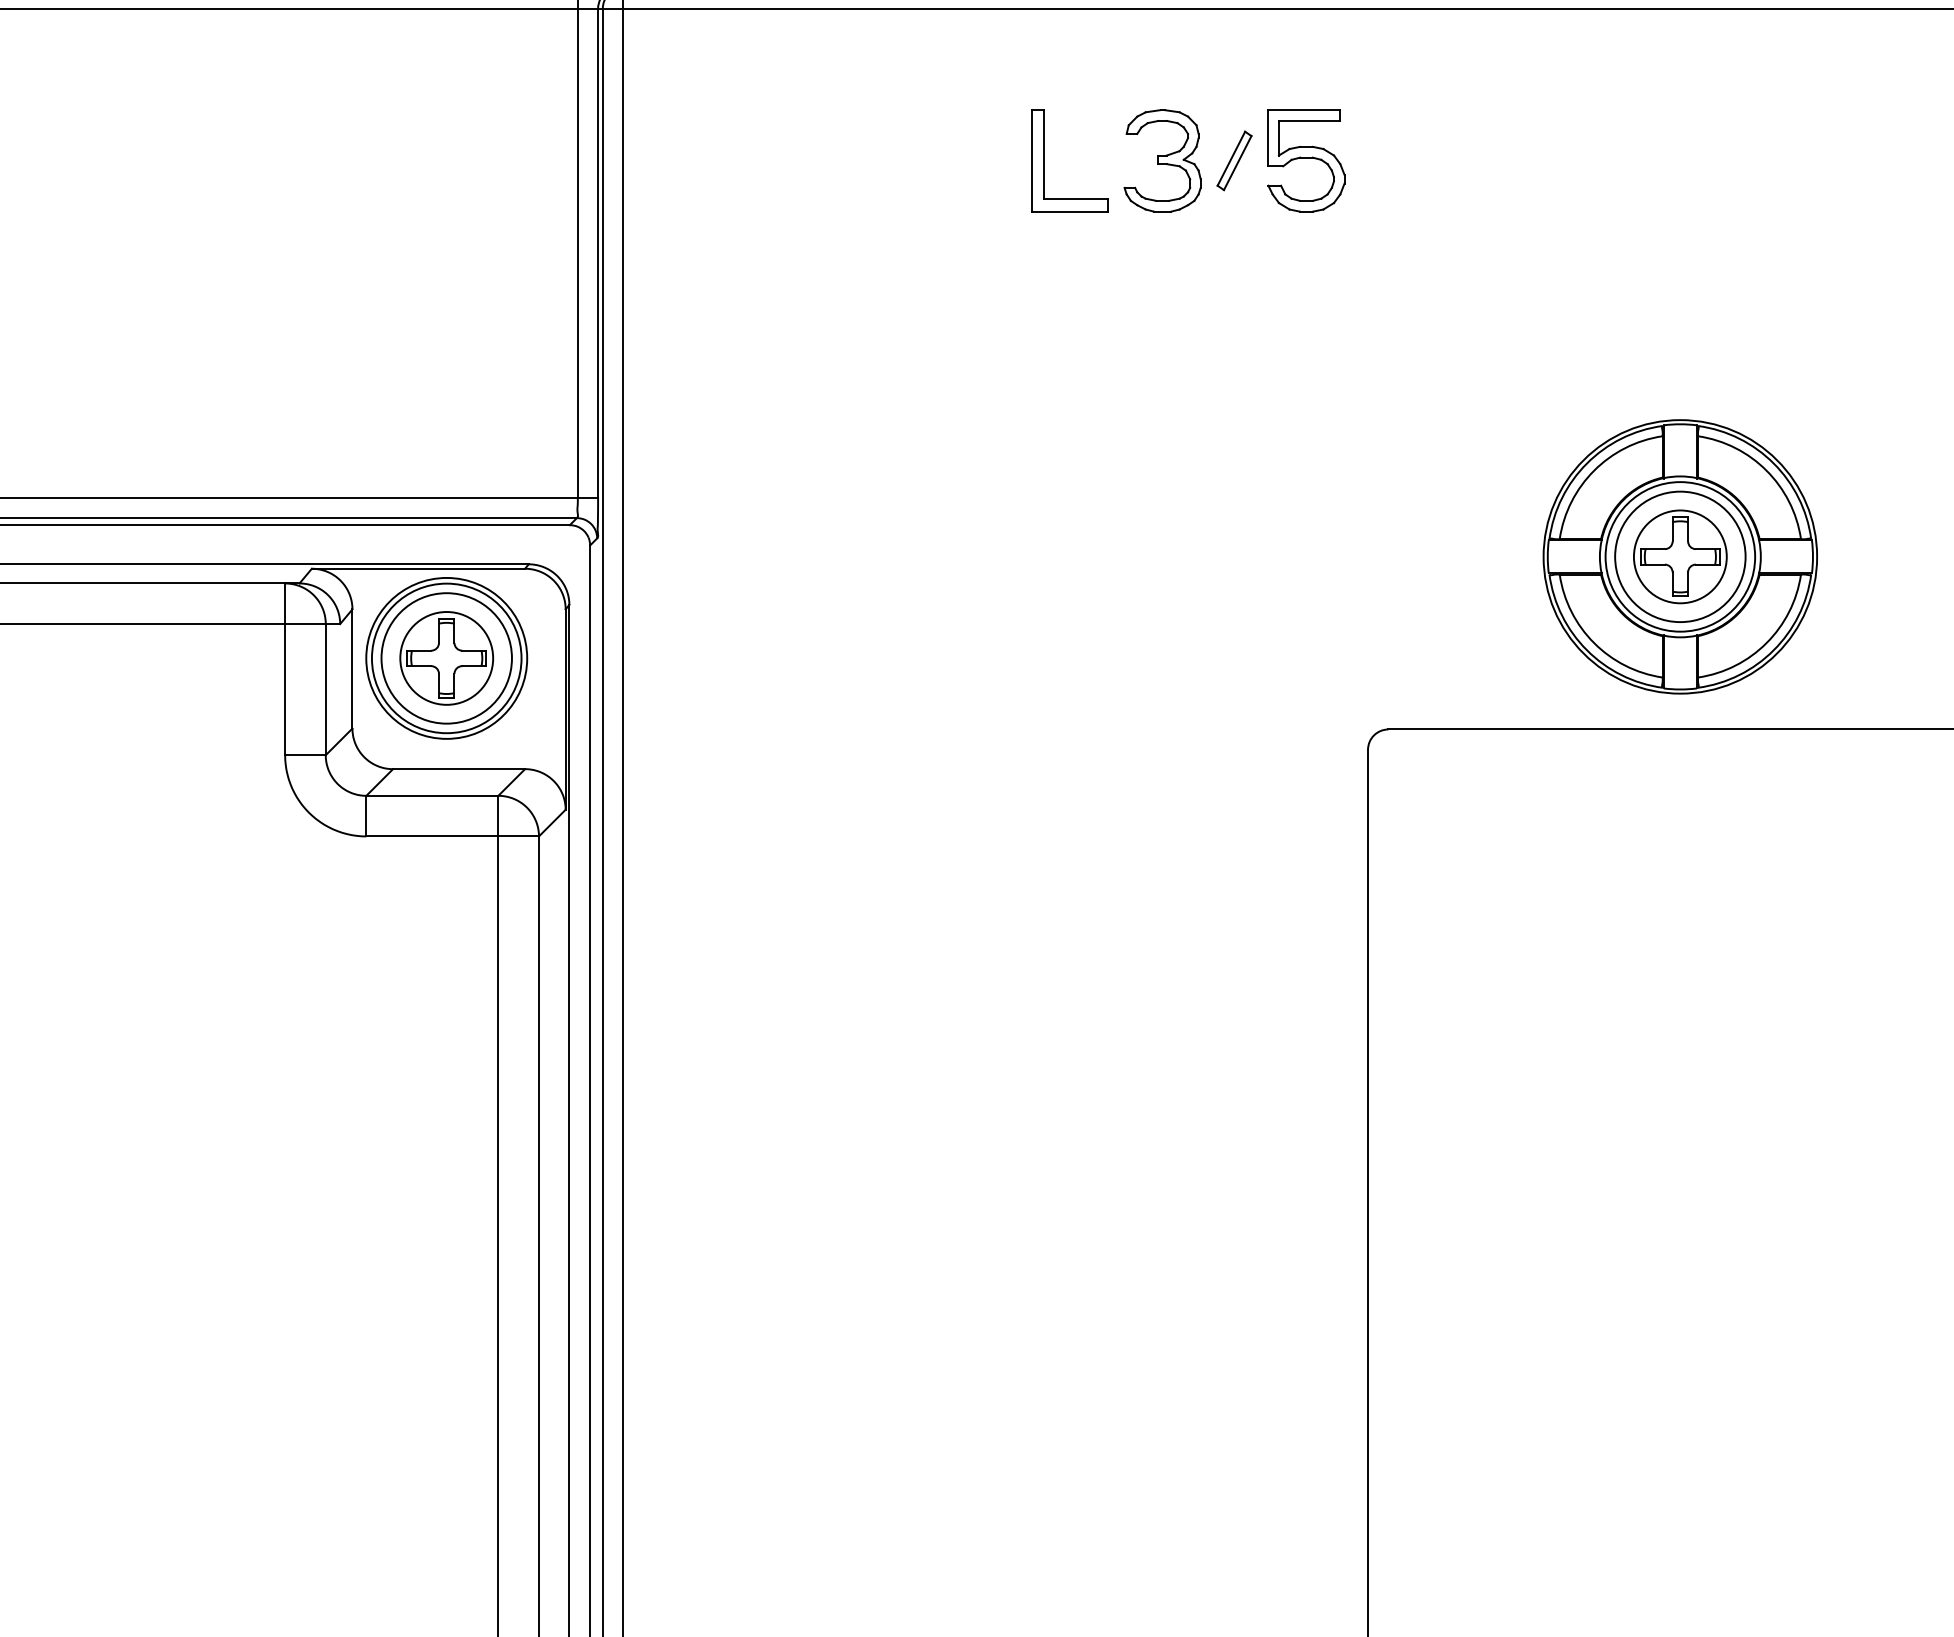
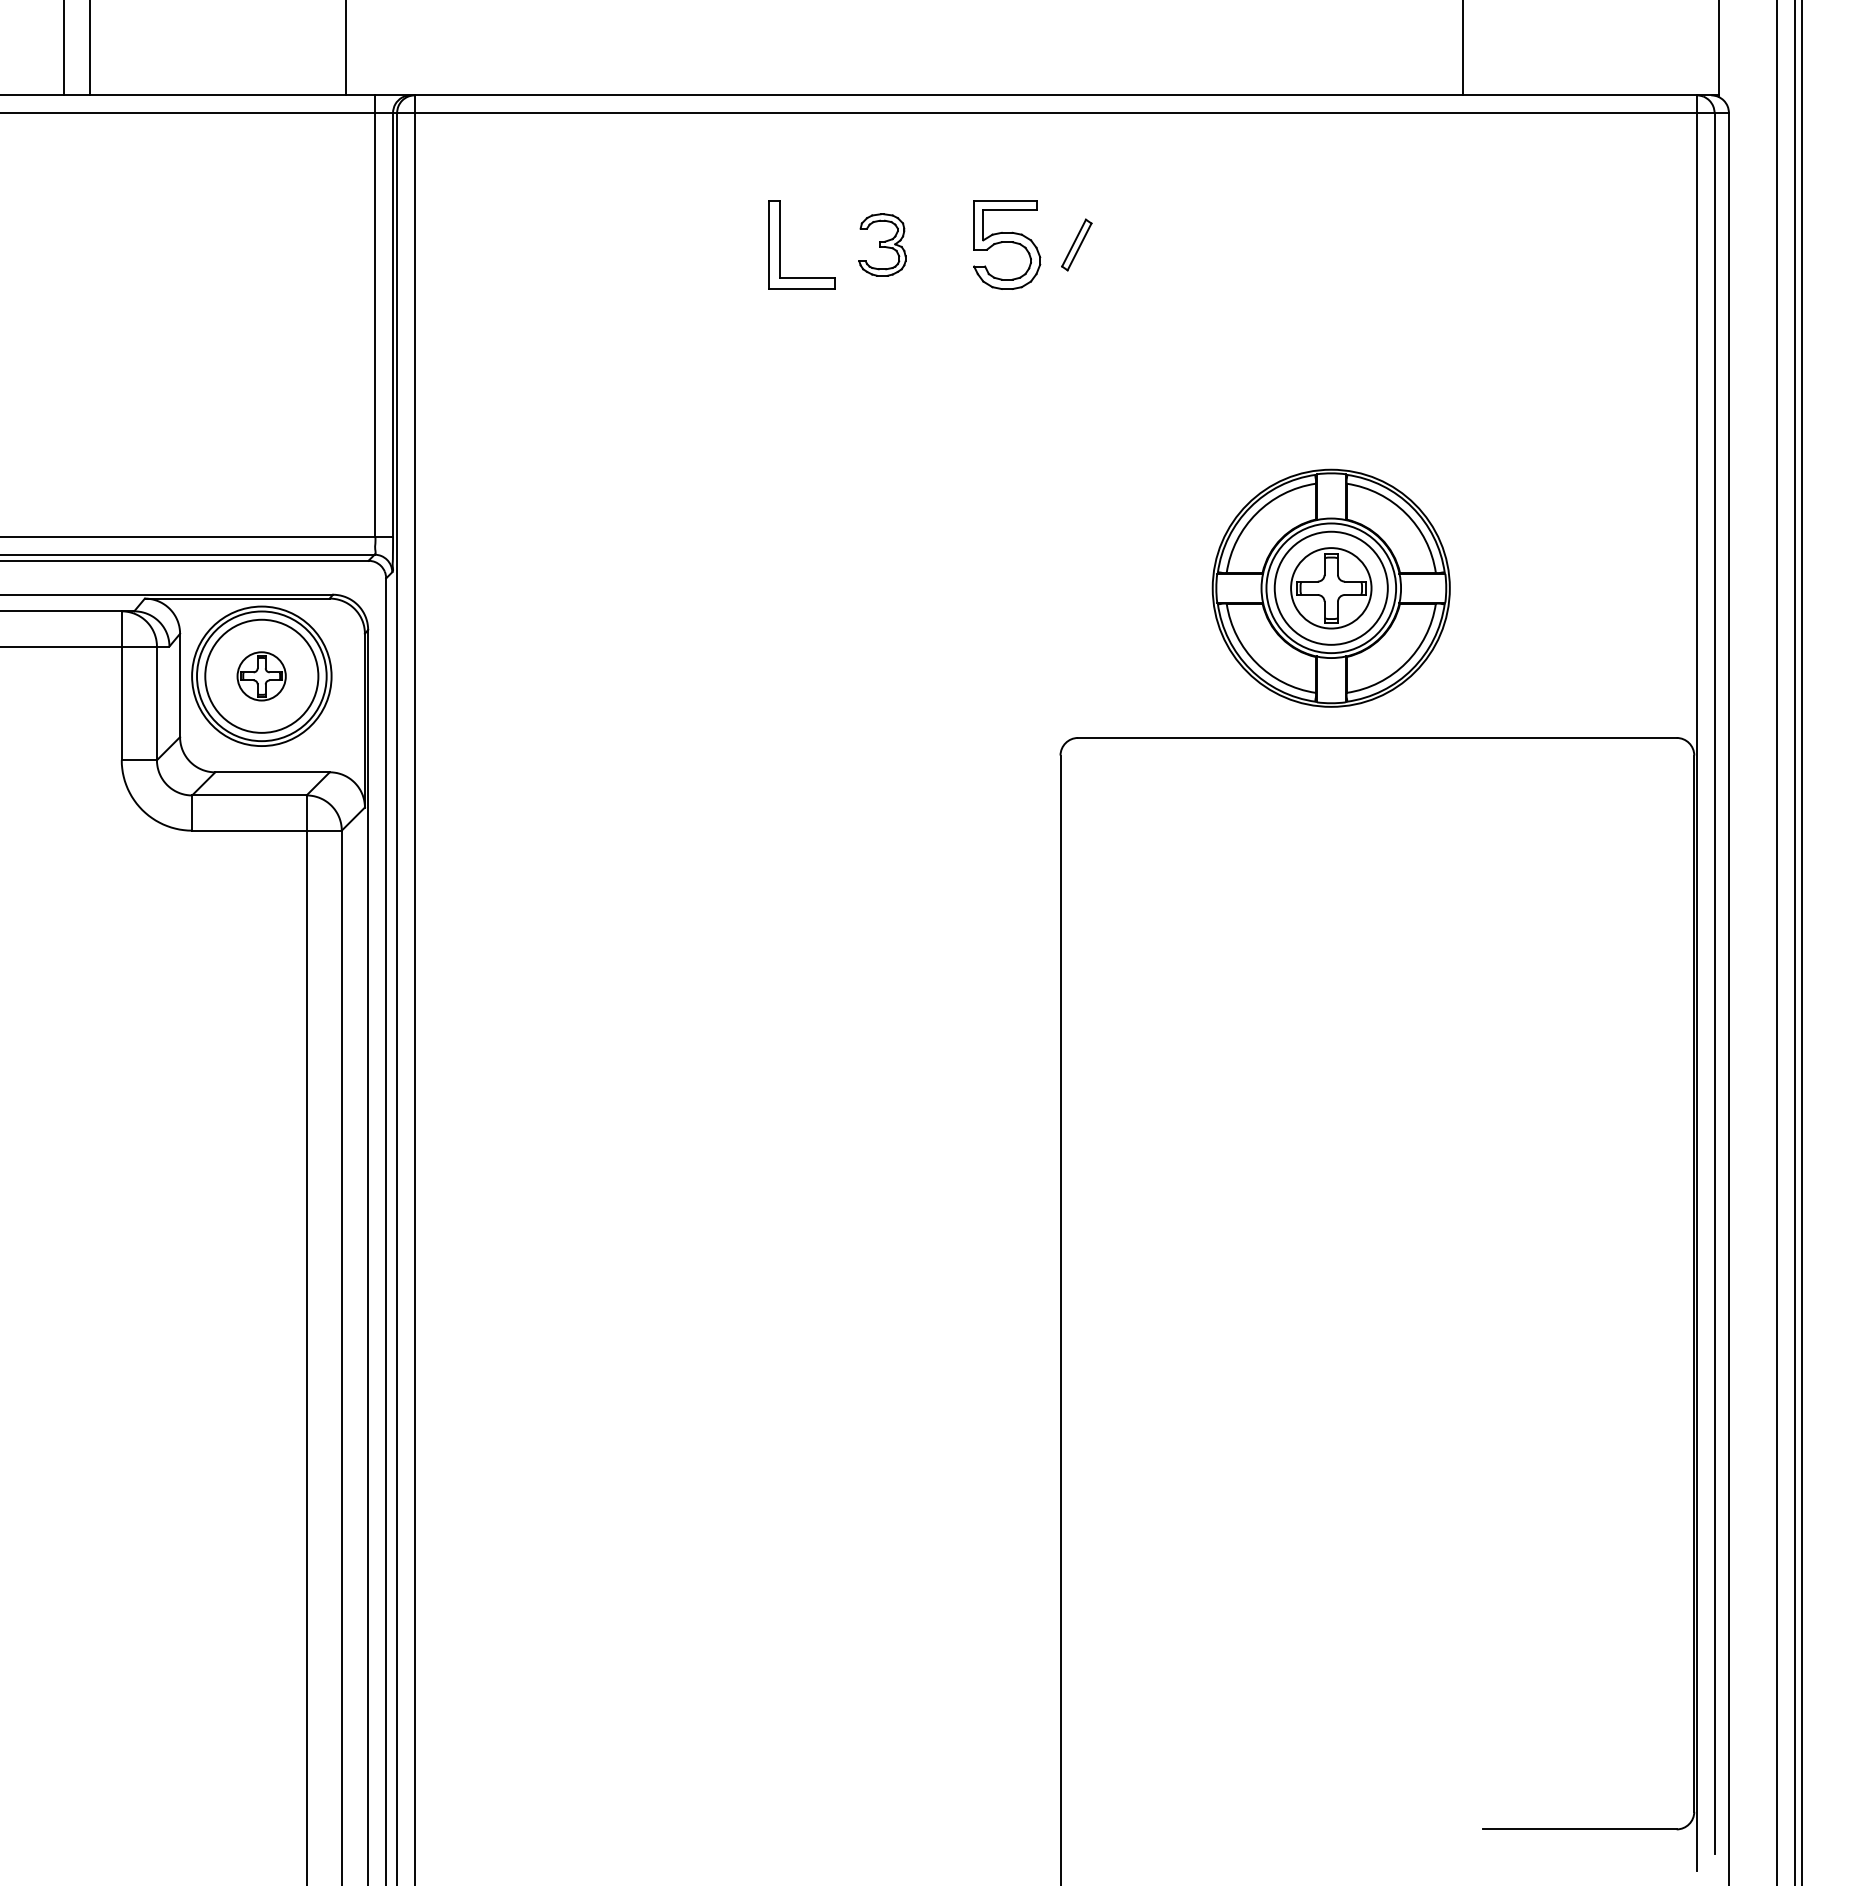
part: (1162, 160) -> (882, 244), size x0.7
part: (1234, 160) -> (1076, 244), moved
part: (446, 658) -> (261, 676), size x0.6

